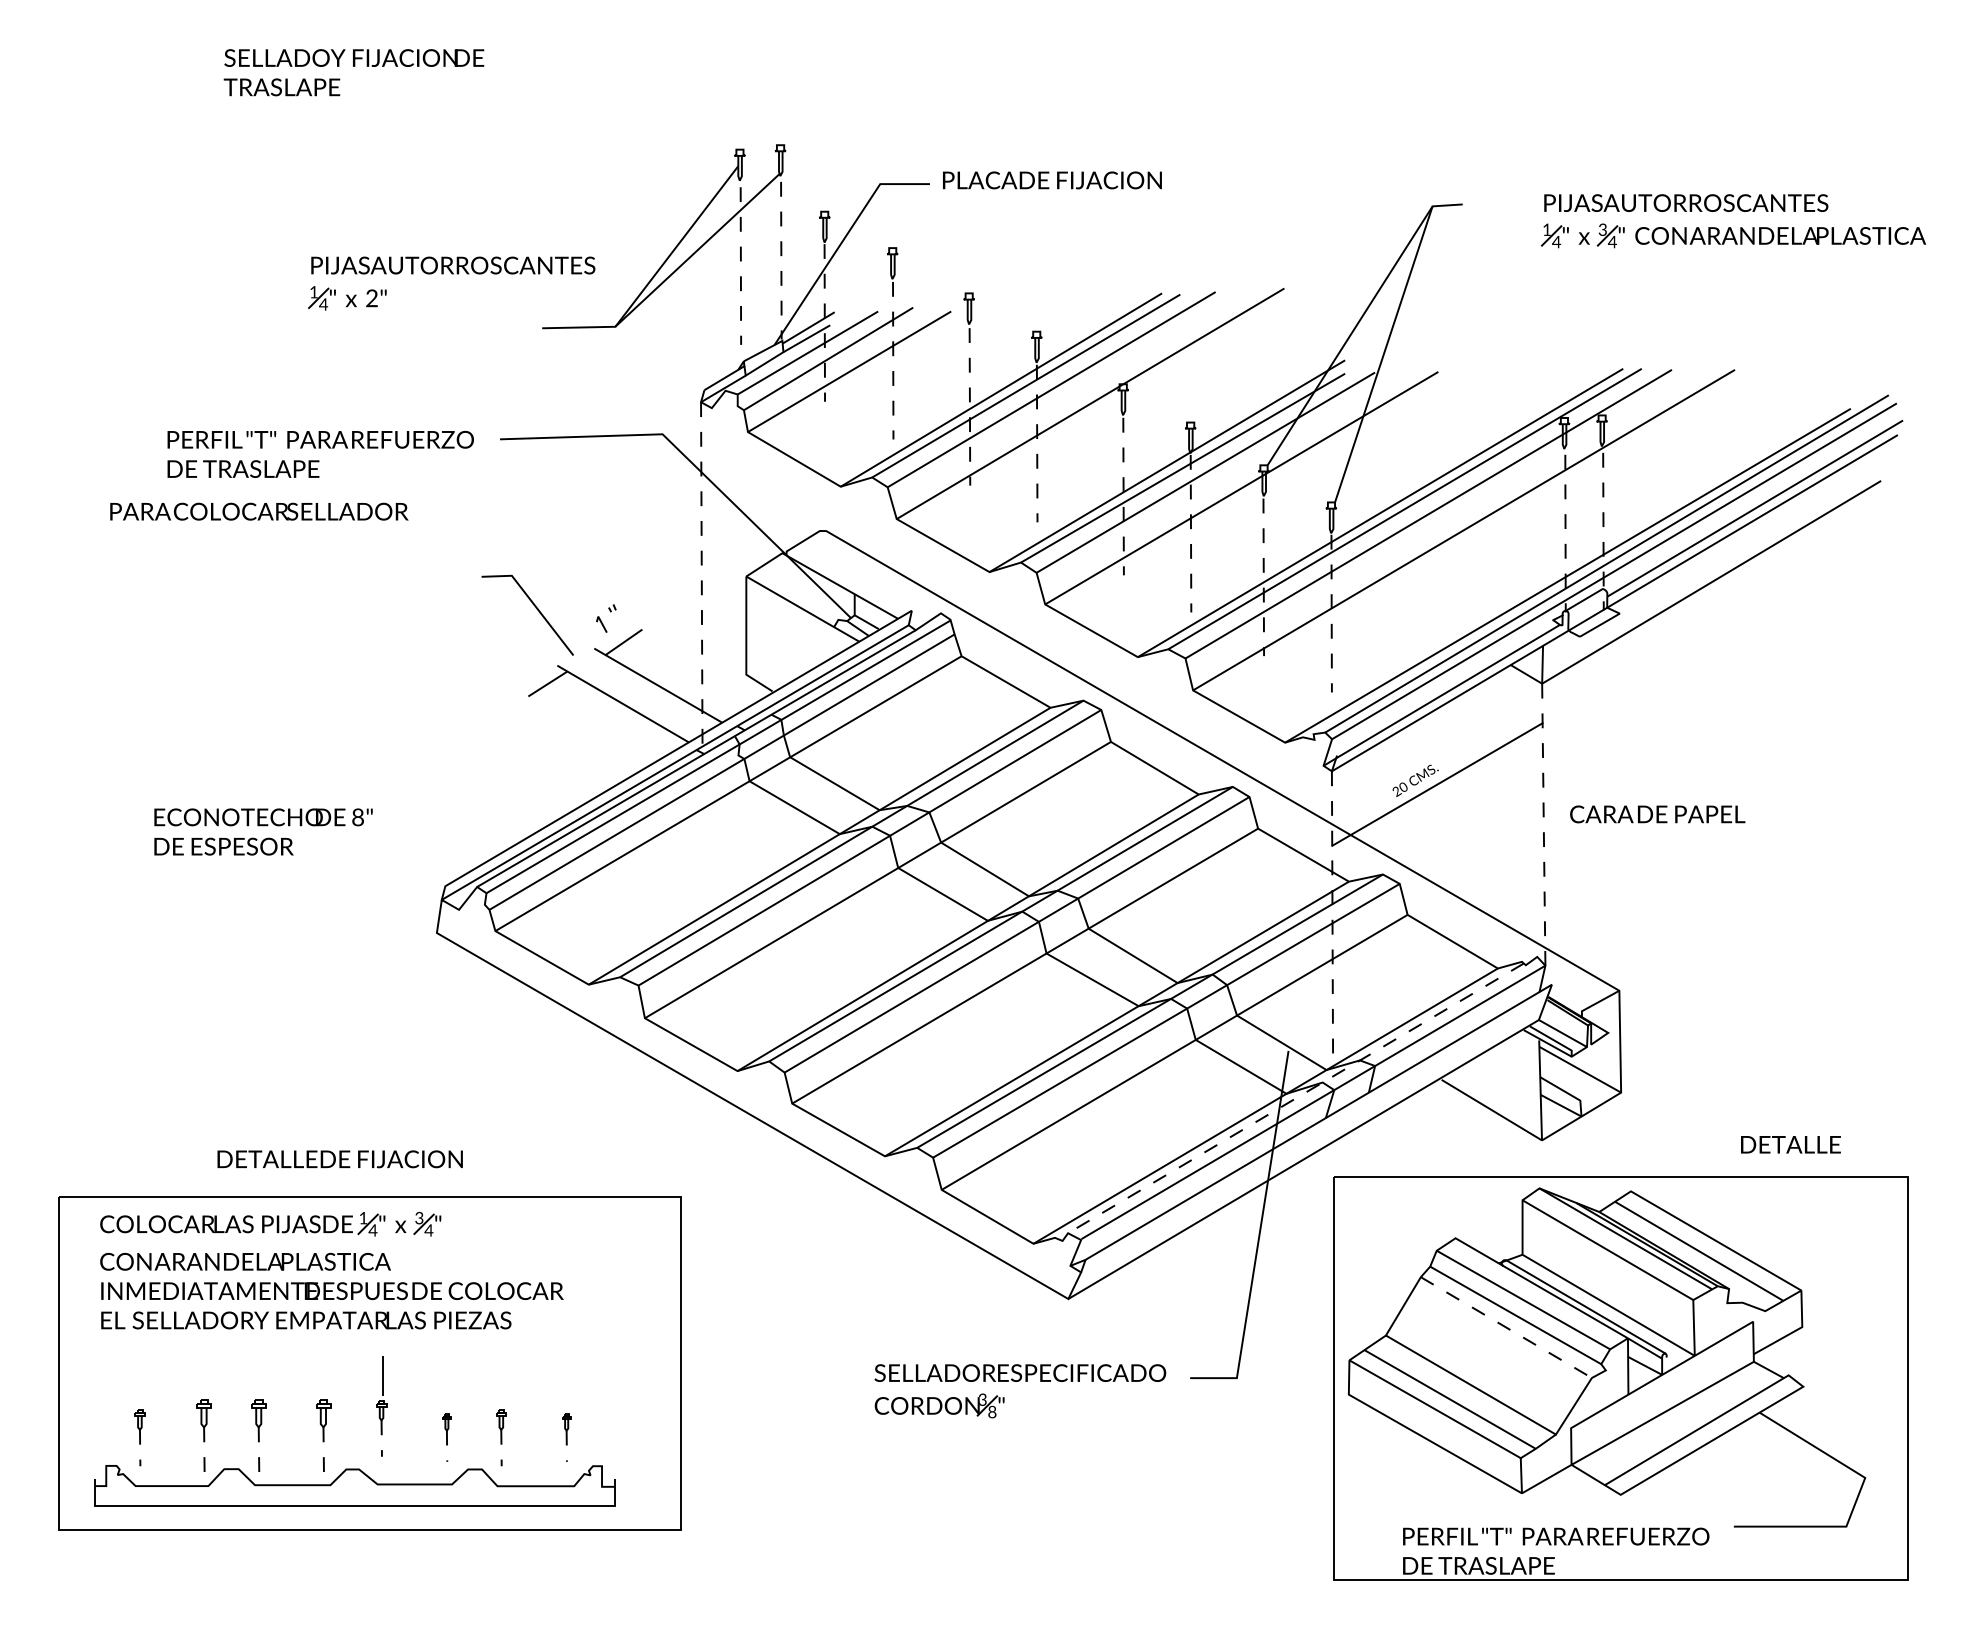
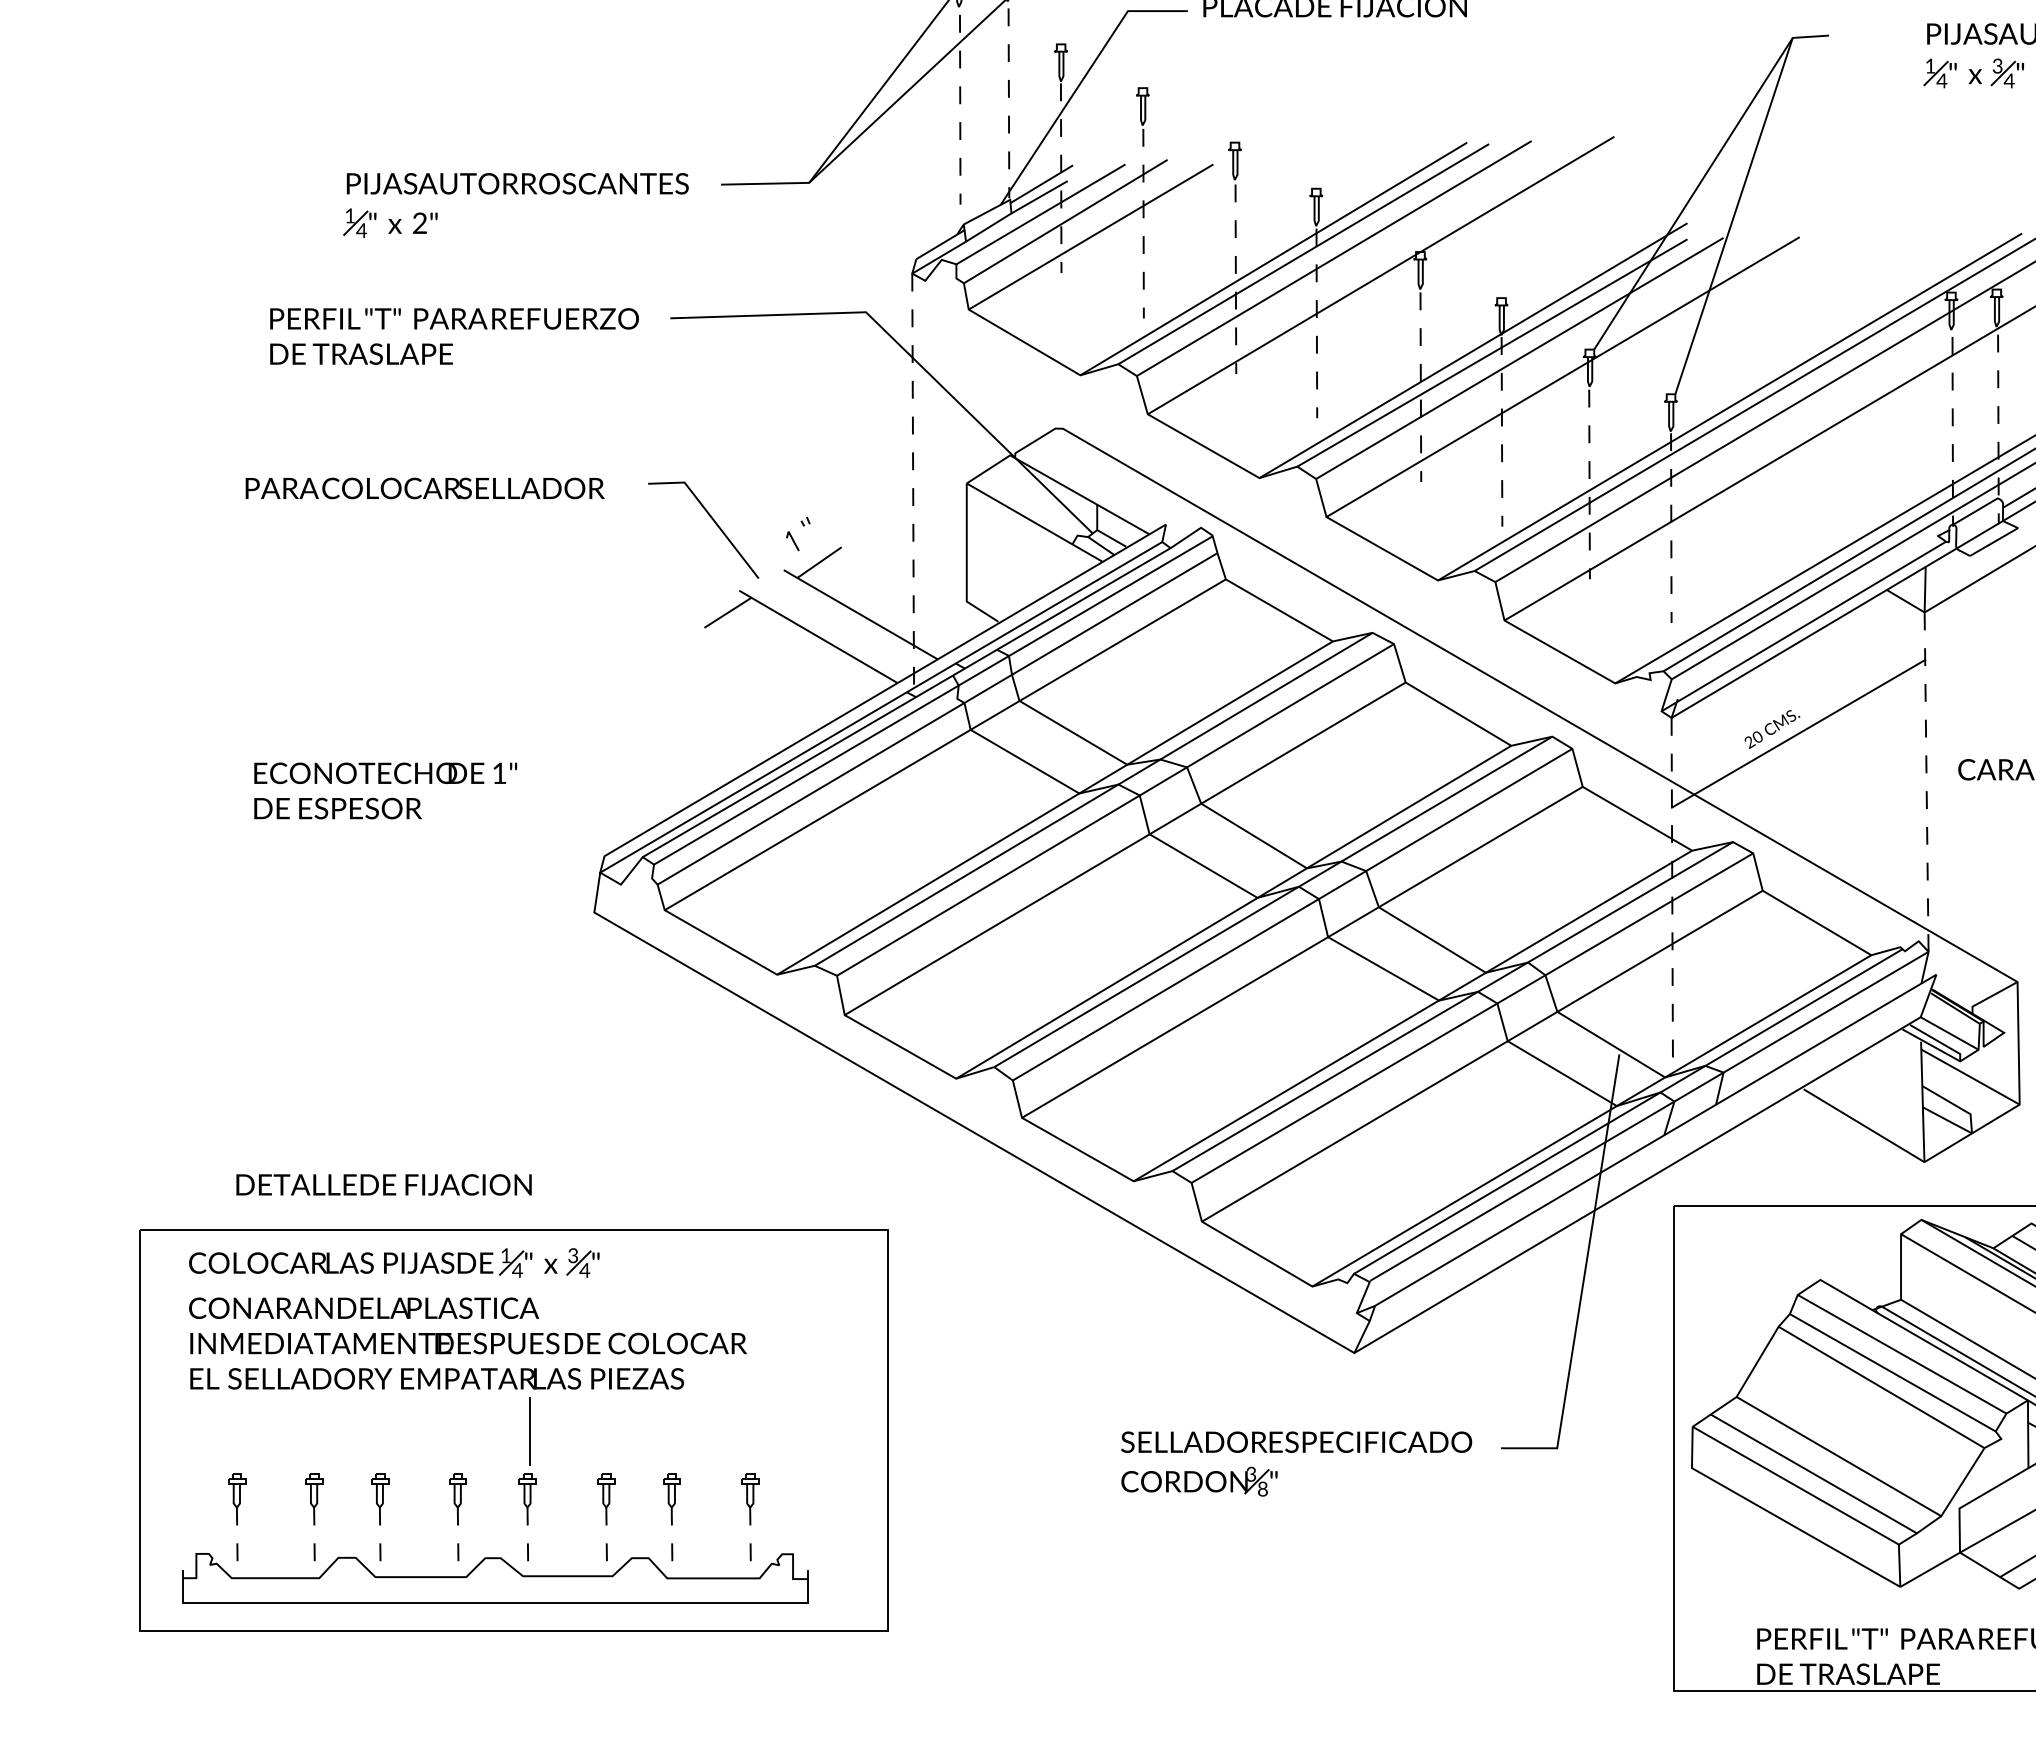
part: (452, 274) -> (516, 194), moved
text: (259, 511) -> (425, 488), moved
text: (357, 817) -> (498, 773), 8" -> 1"
line: (1295, 1098) -> (1627, 1111), dashed -> solid
text: (339, 1159) -> (383, 1185), moved
line: (1506, 1327) -> (1881, 1387), dashed -> solid
part: (381, 1403) -> (527, 1478), size x1.43
part: (139, 1435) -> (236, 1517), size x1.43
part: (446, 1435) -> (605, 1517), size x1.67
part: (501, 1435) -> (672, 1517), size x1.43
part: (566, 1435) -> (750, 1517), size x1.67

